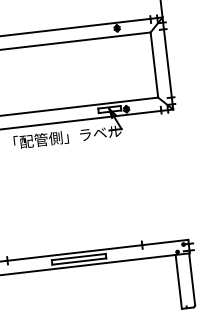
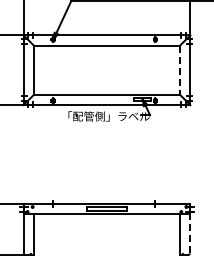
line: (154, 65) -> (180, 70), solid -> dashed
line: (191, 279) -> (189, 233), solid -> dashed

